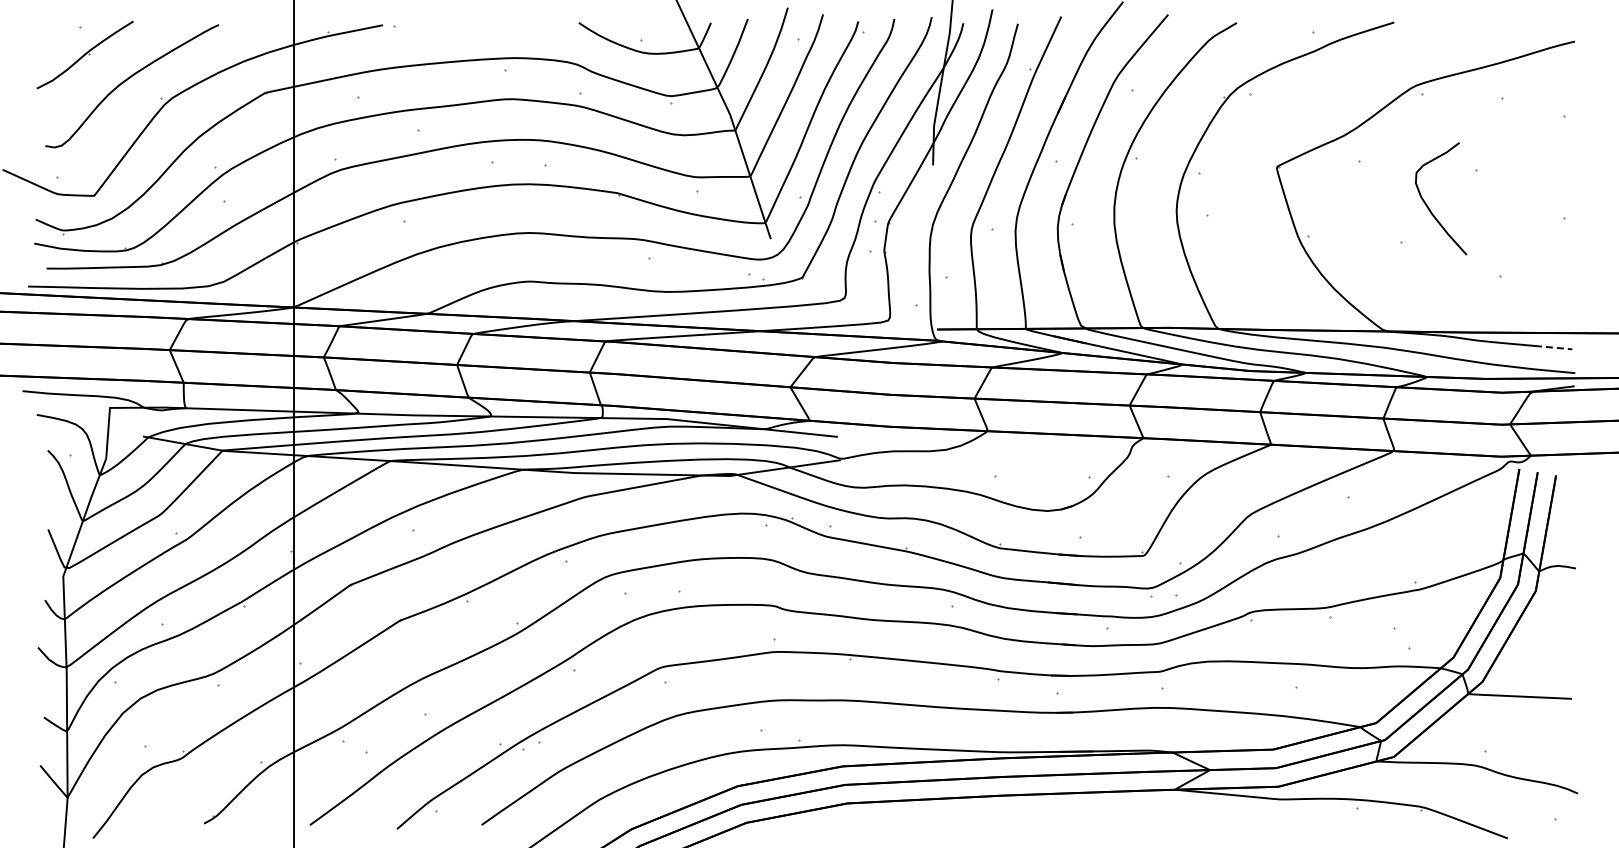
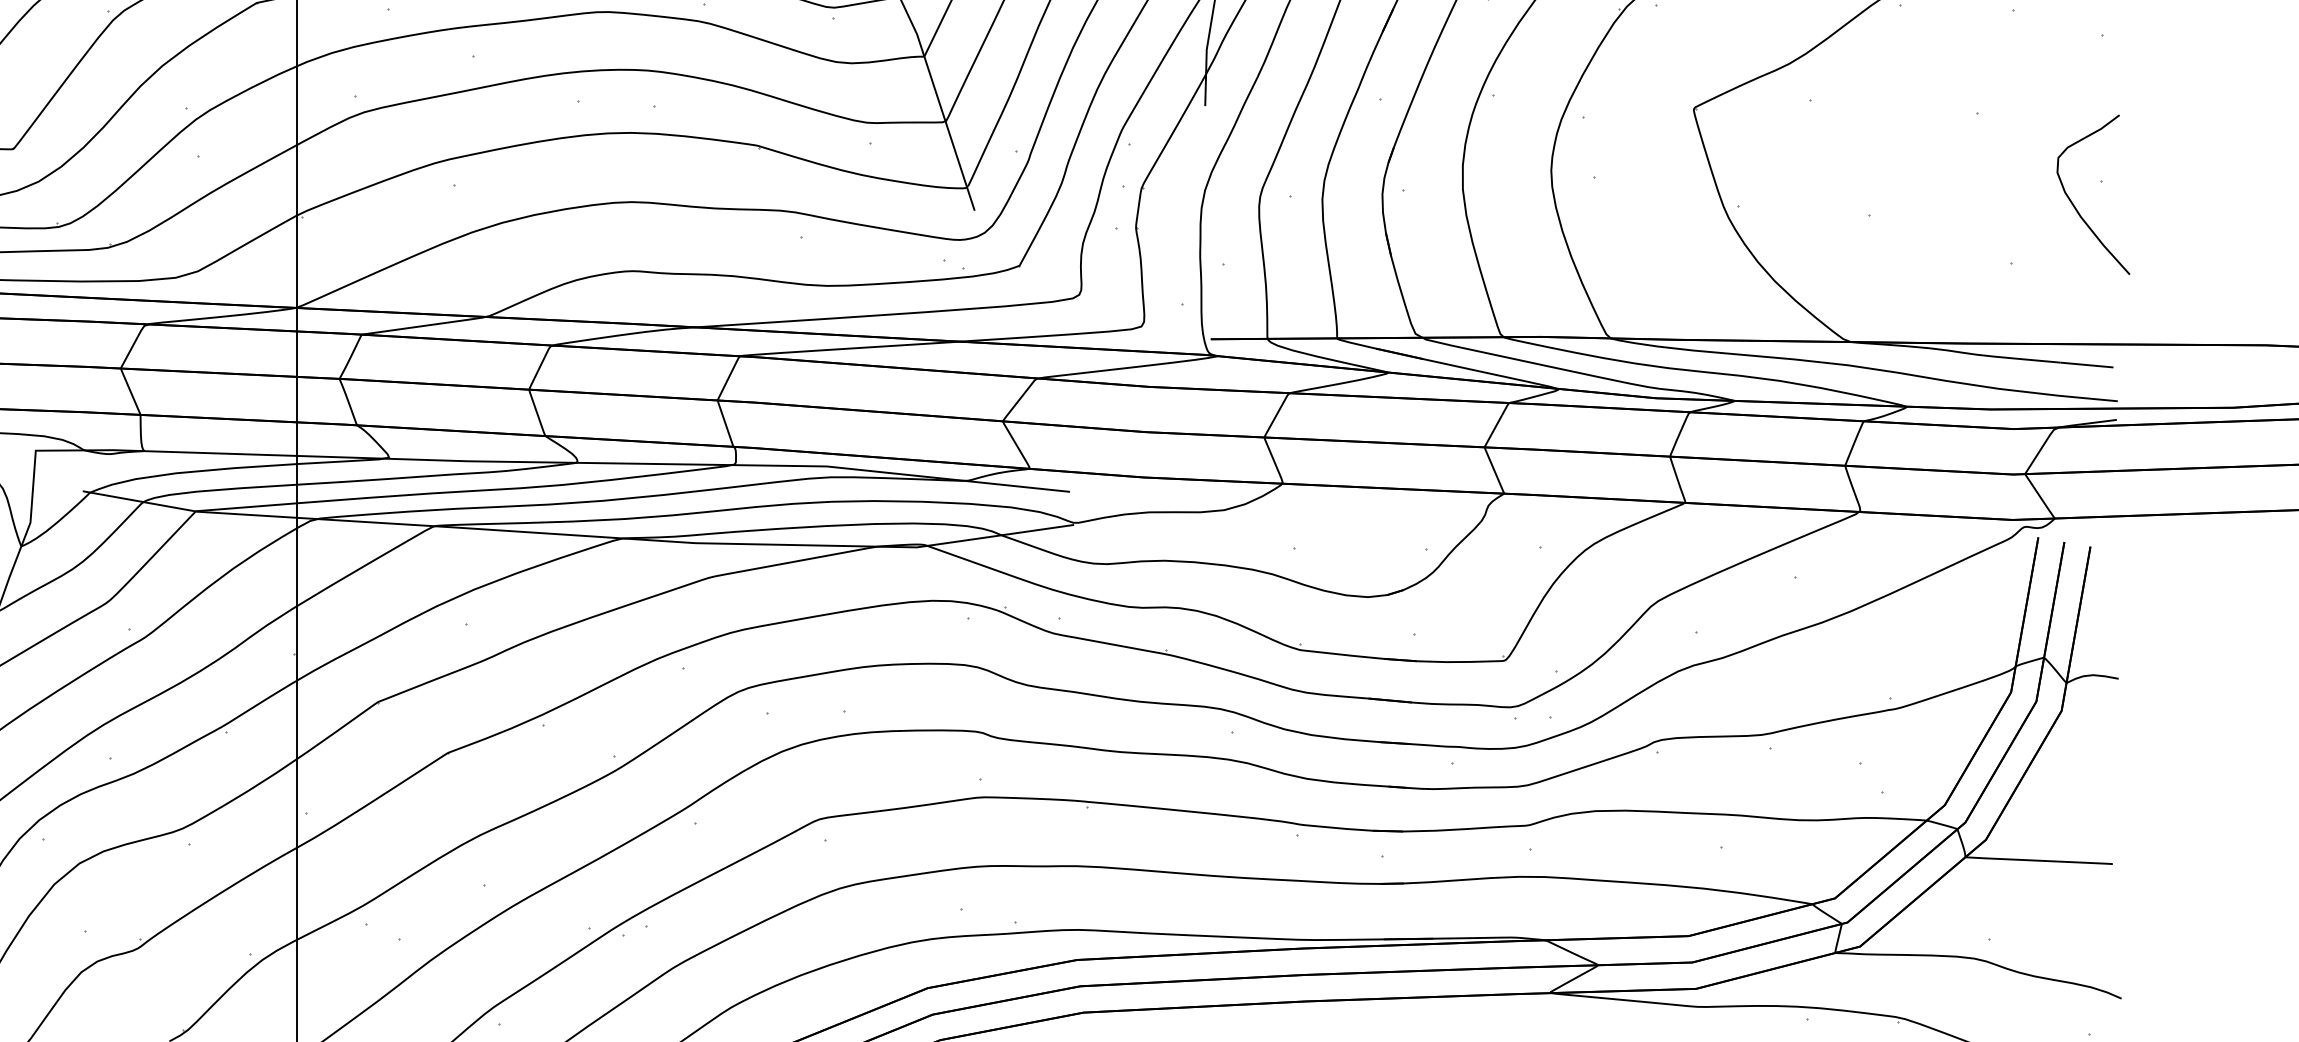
curve: (1427, 204) -> (2073, 202), moved
line: (1553, 347) -> (2086, 364), dashed -> solid

